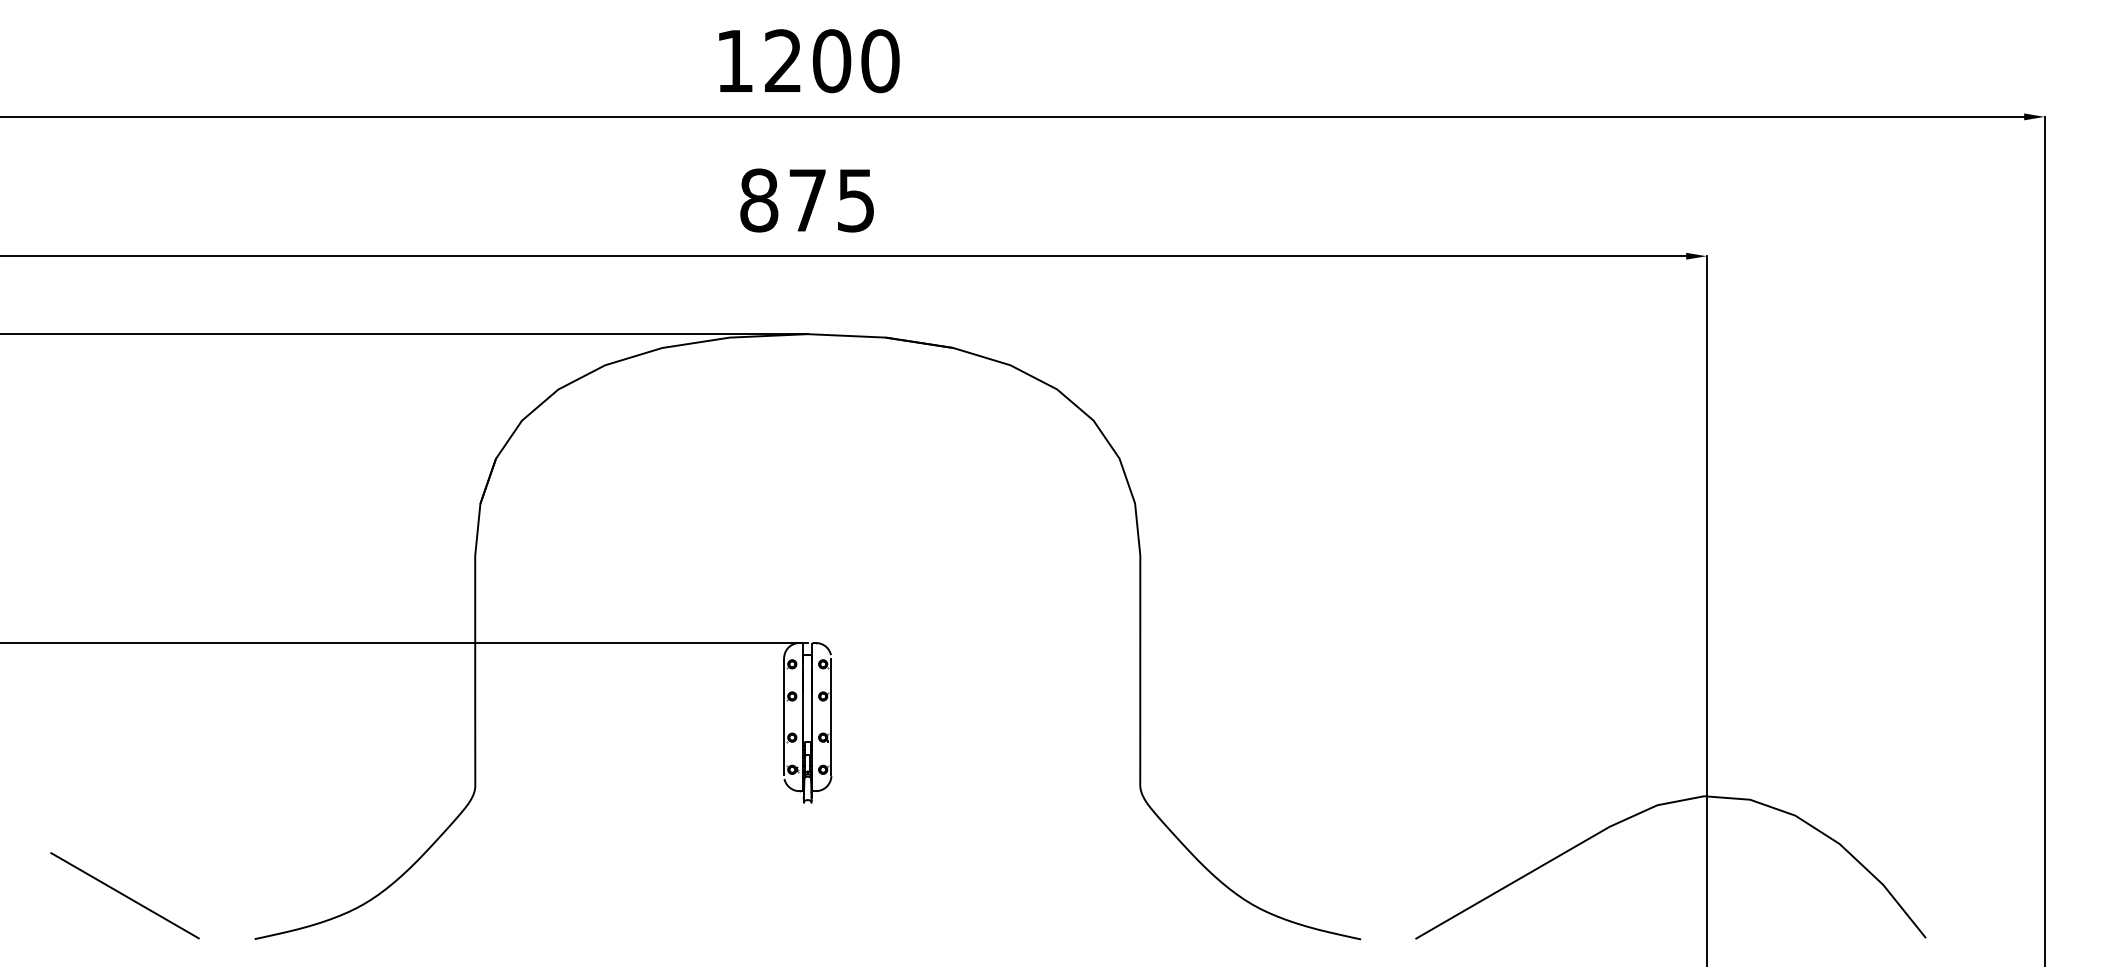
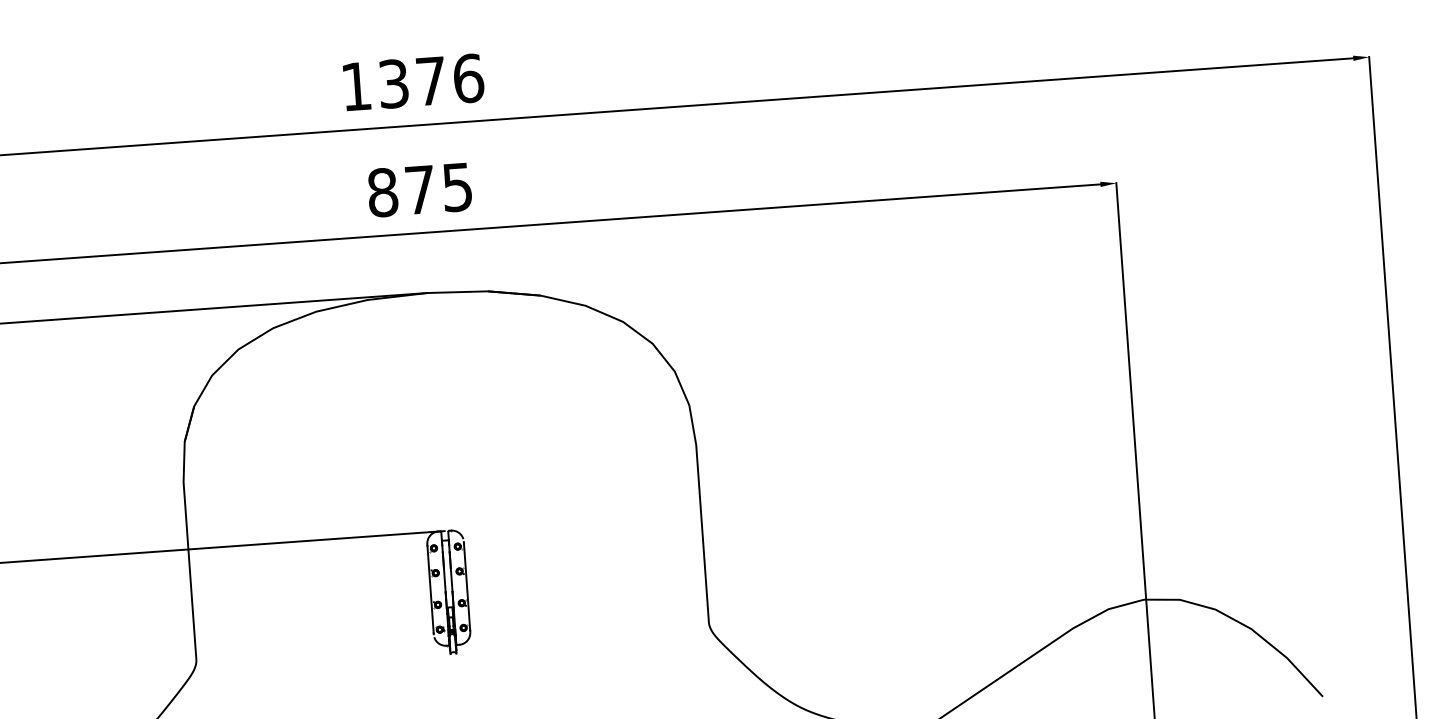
text: (832, 61) -> (431, 81), 1200 -> 1376

